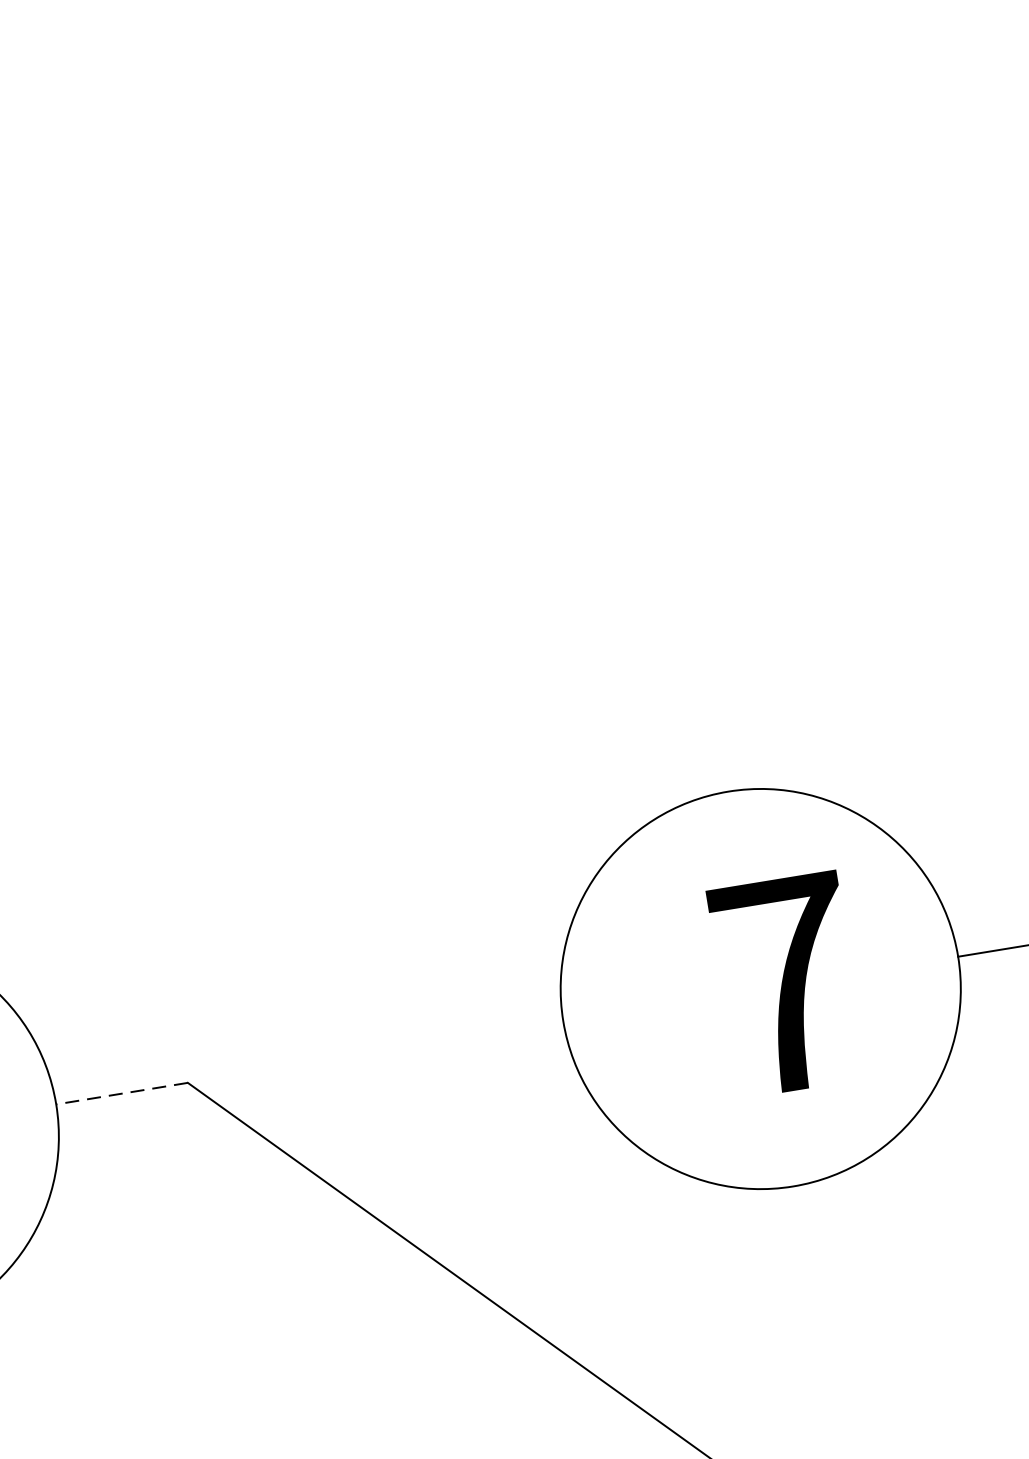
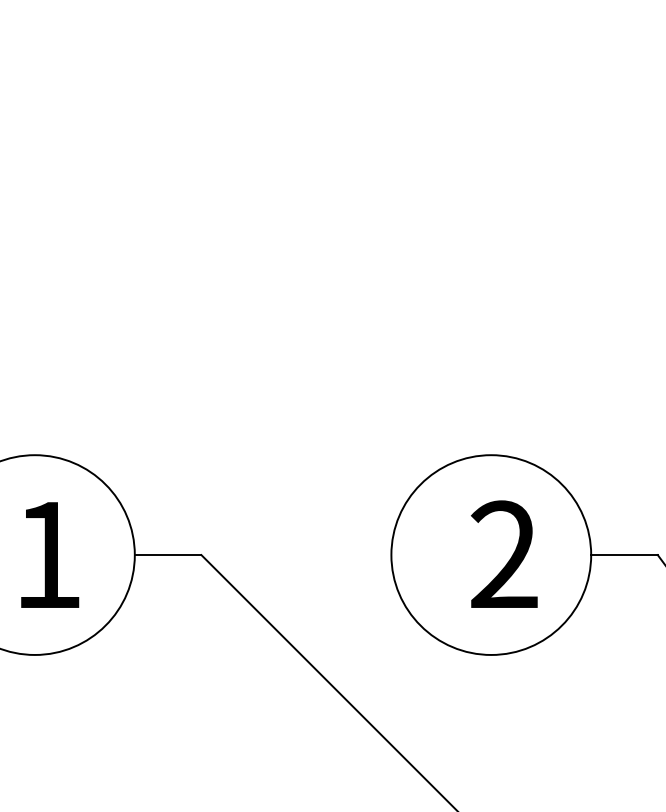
text: (786, 981) -> (504, 553), 7 -> 2
line: (120, 1094) -> (167, 555), dashed -> solid

